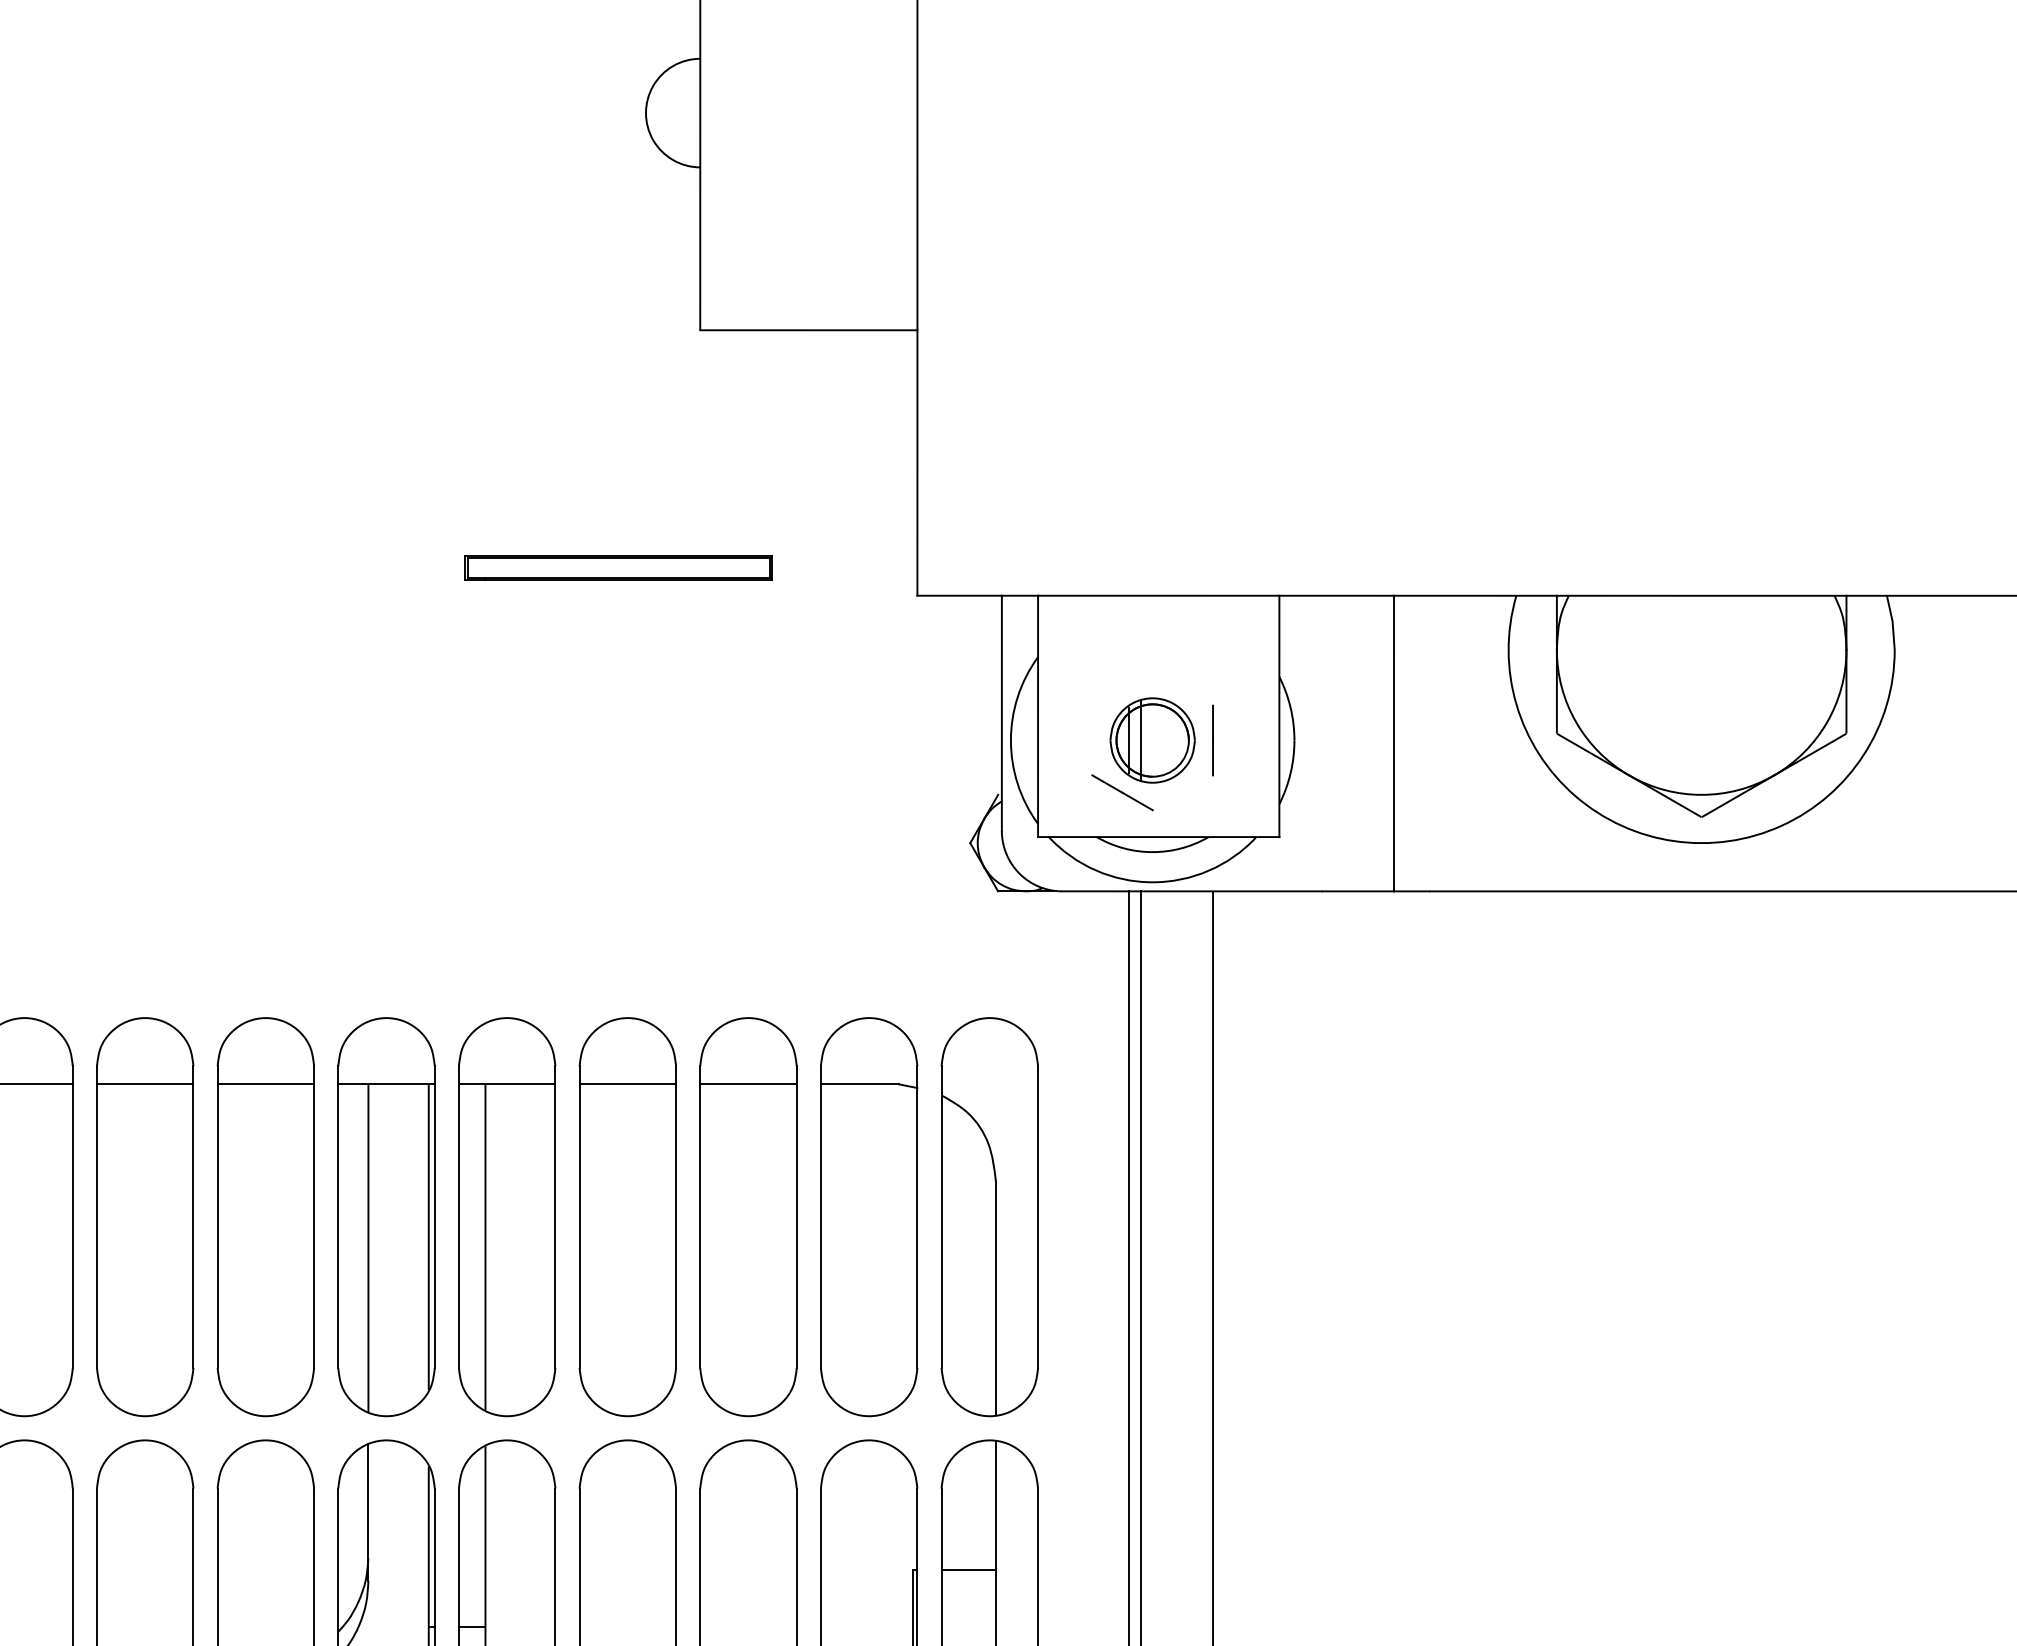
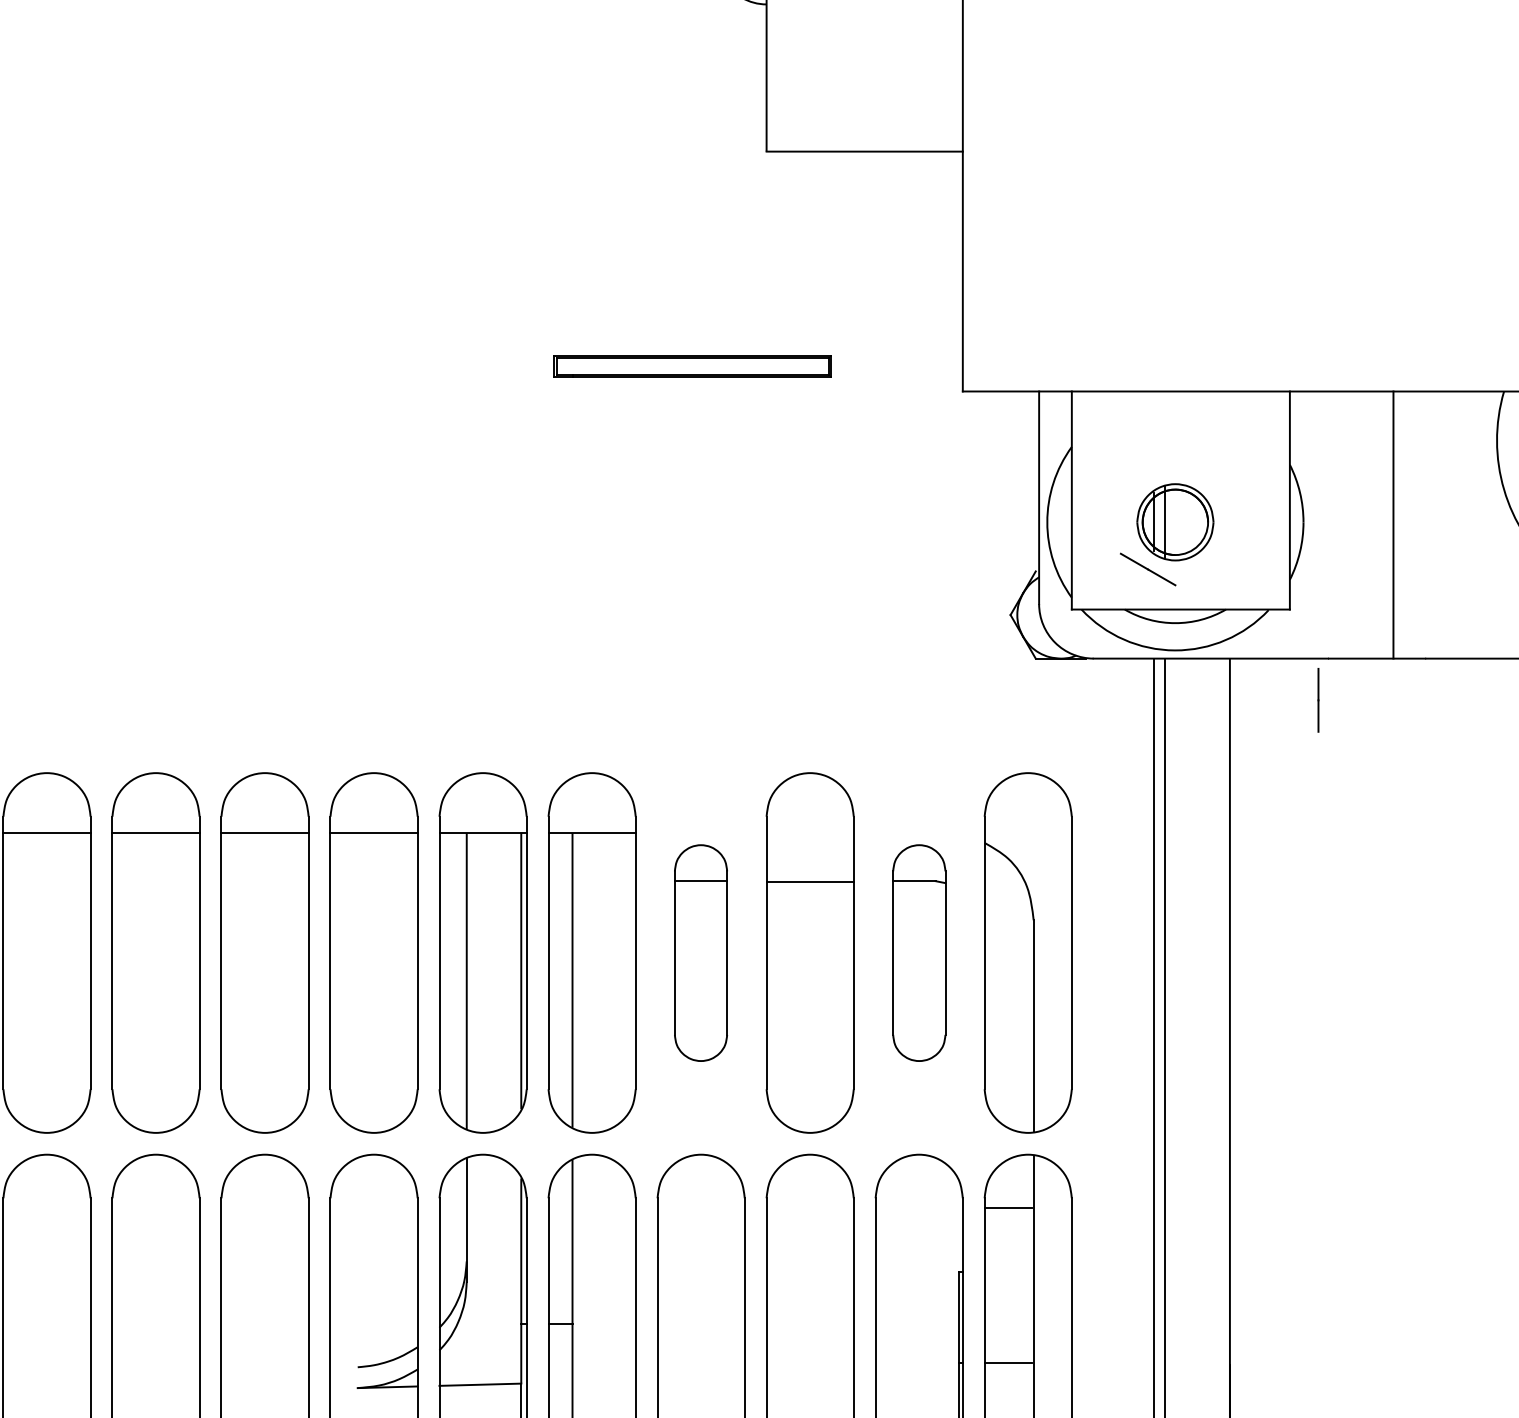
line: (1212, 740) -> (1318, 700), moved
line: (748, 1084) -> (810, 881), moved
part: (627, 1217) -> (700, 953), size x0.6
part: (869, 1217) -> (919, 953), size x0.6
line: (967, 1569) -> (1008, 1208), moved

